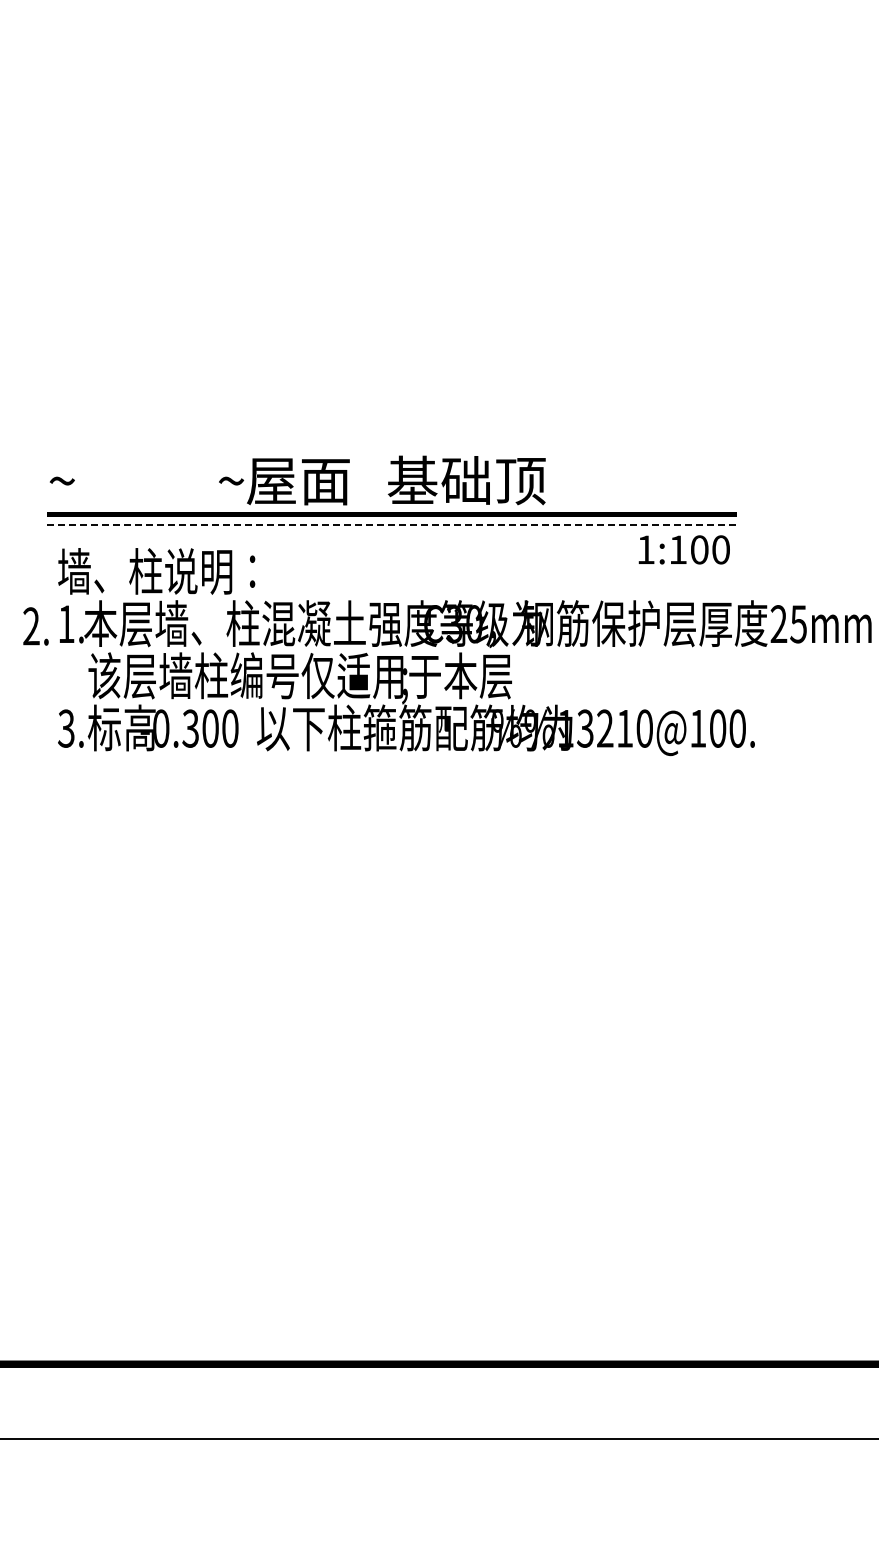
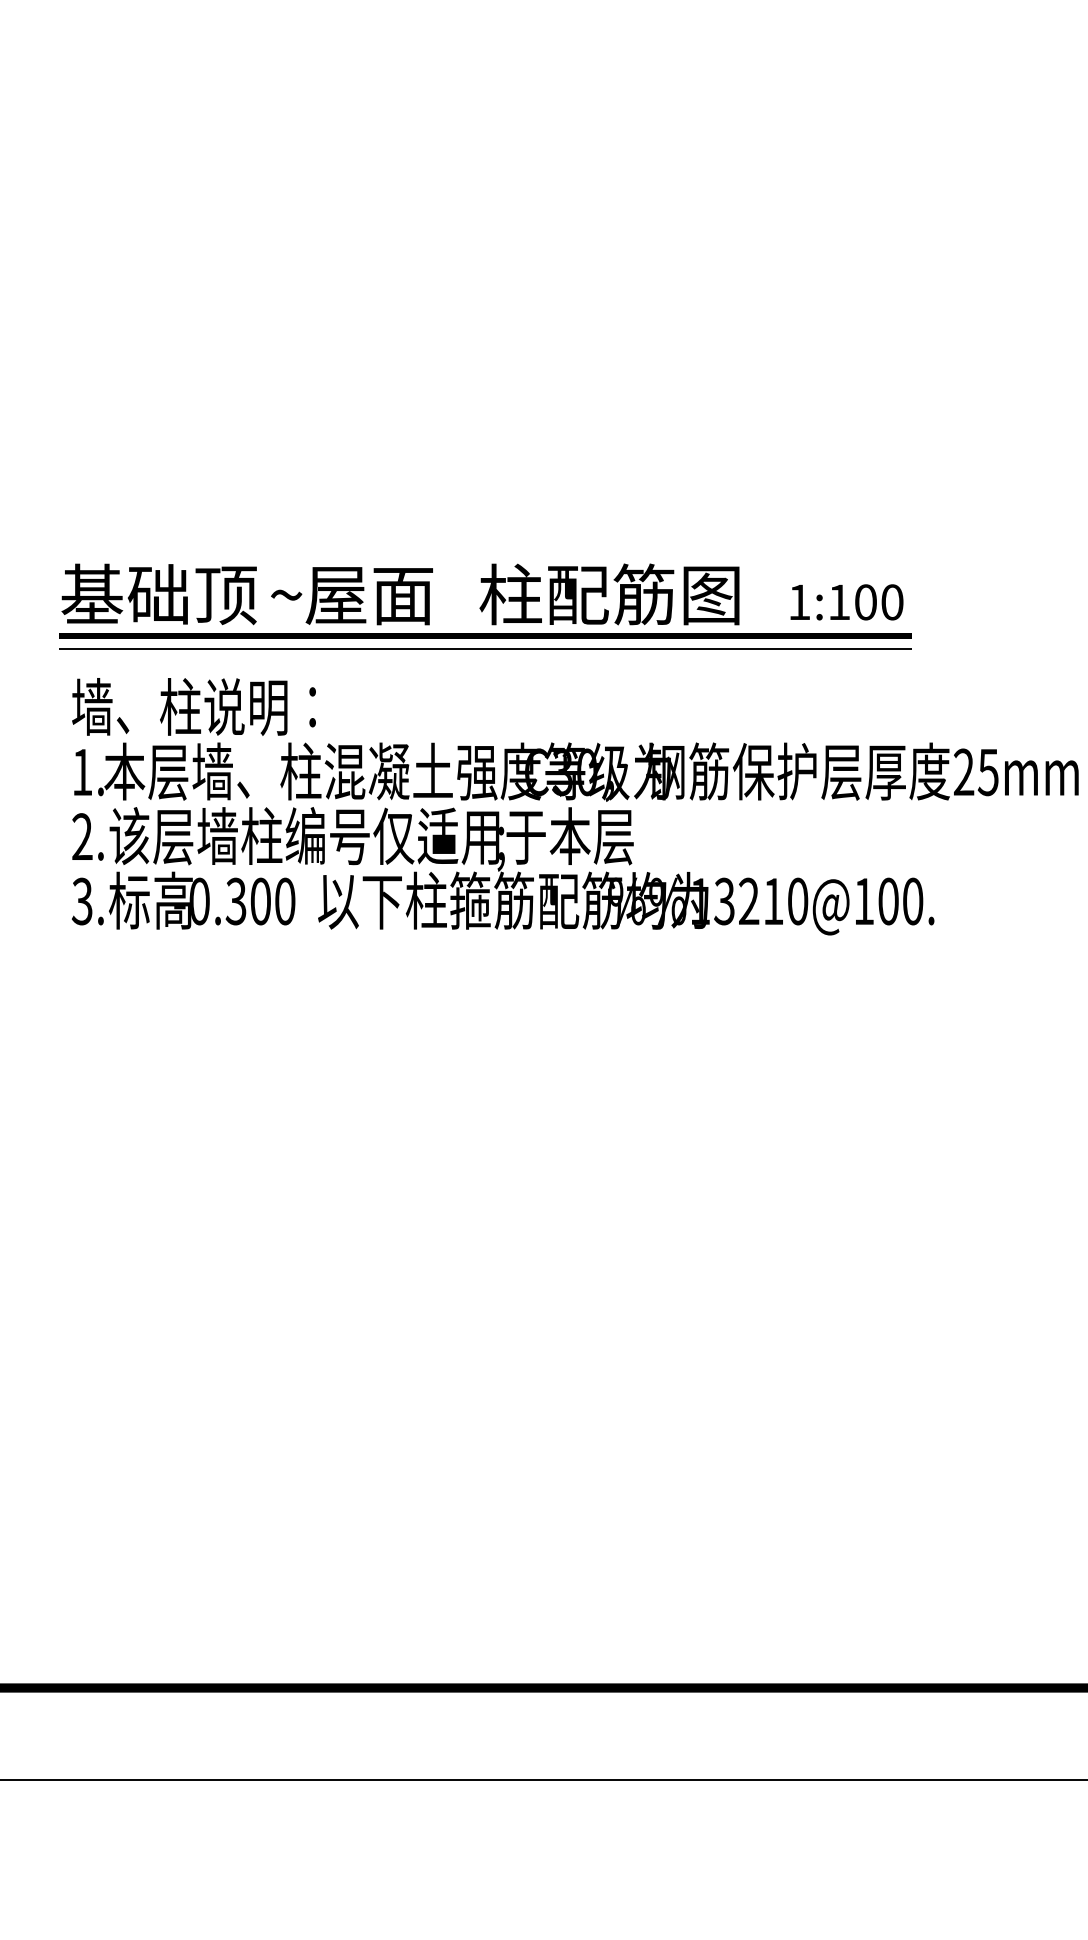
text: (128, 480) -> (159, 594), ~ -> 基础顶
text: (492, 480) -> (609, 594), 基础顶 -> 柱配筋图
line: (392, 524) -> (485, 648), dashed -> solid
text: (683, 549) -> (845, 601), moved
text: (35, 626) -> (87, 836), moved

